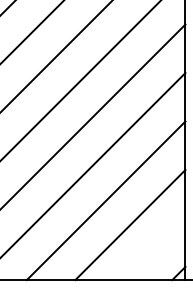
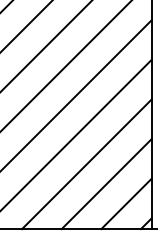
line: (154, 248) -> (126, 203), added

